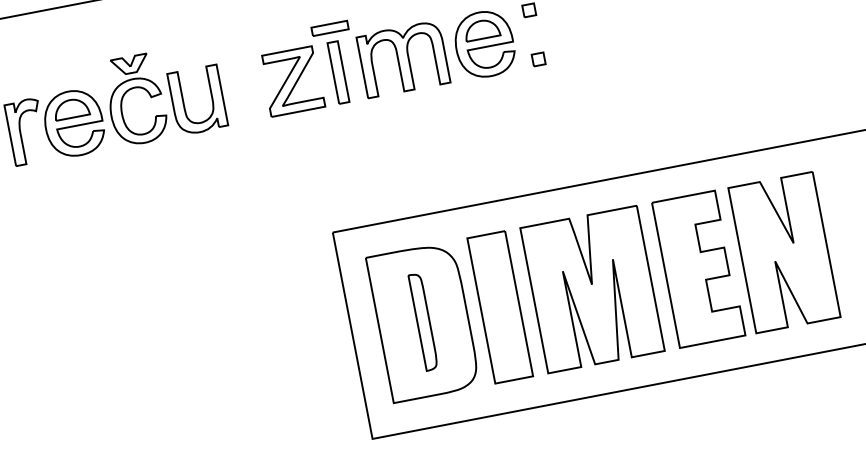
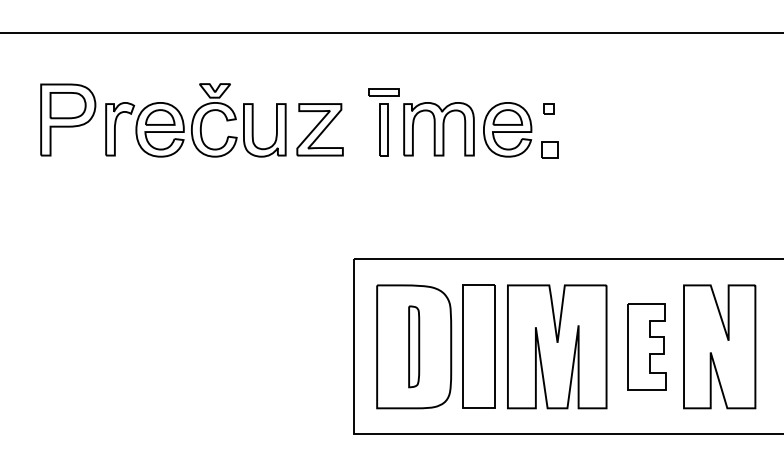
part: (537, 59) -> (548, 150), size x1.6
part: (291, 81) -> (319, 129), moved
part: (697, 268) -> (646, 346), size x0.7

